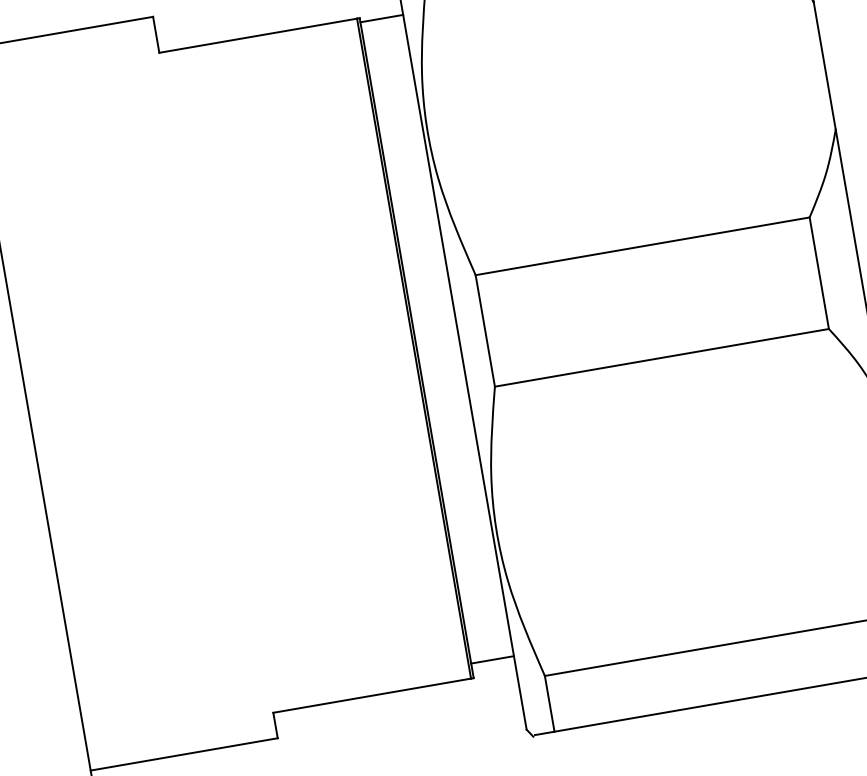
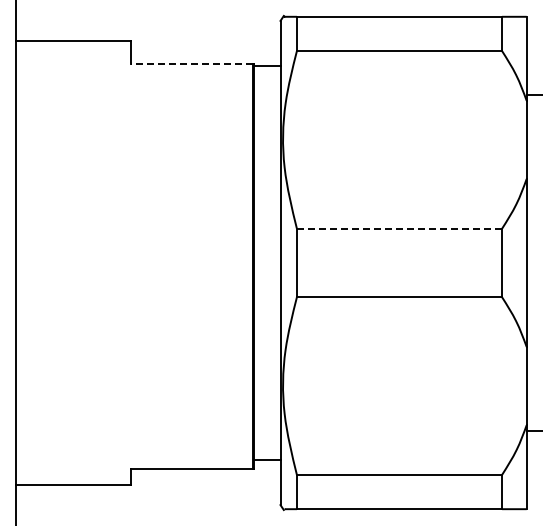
line: (257, 35) -> (191, 63), solid -> dashed
line: (642, 245) -> (399, 228), solid -> dashed

